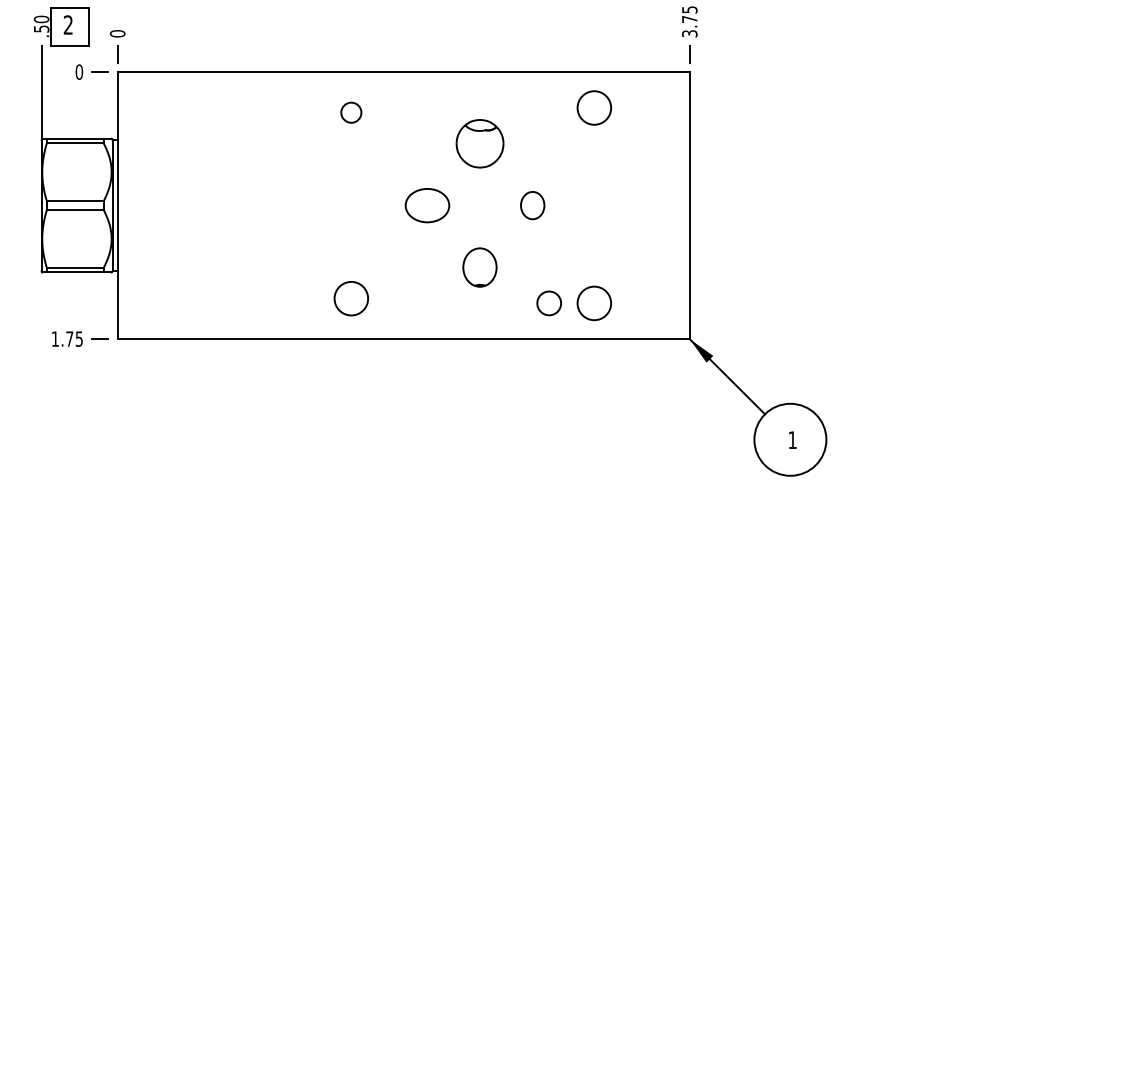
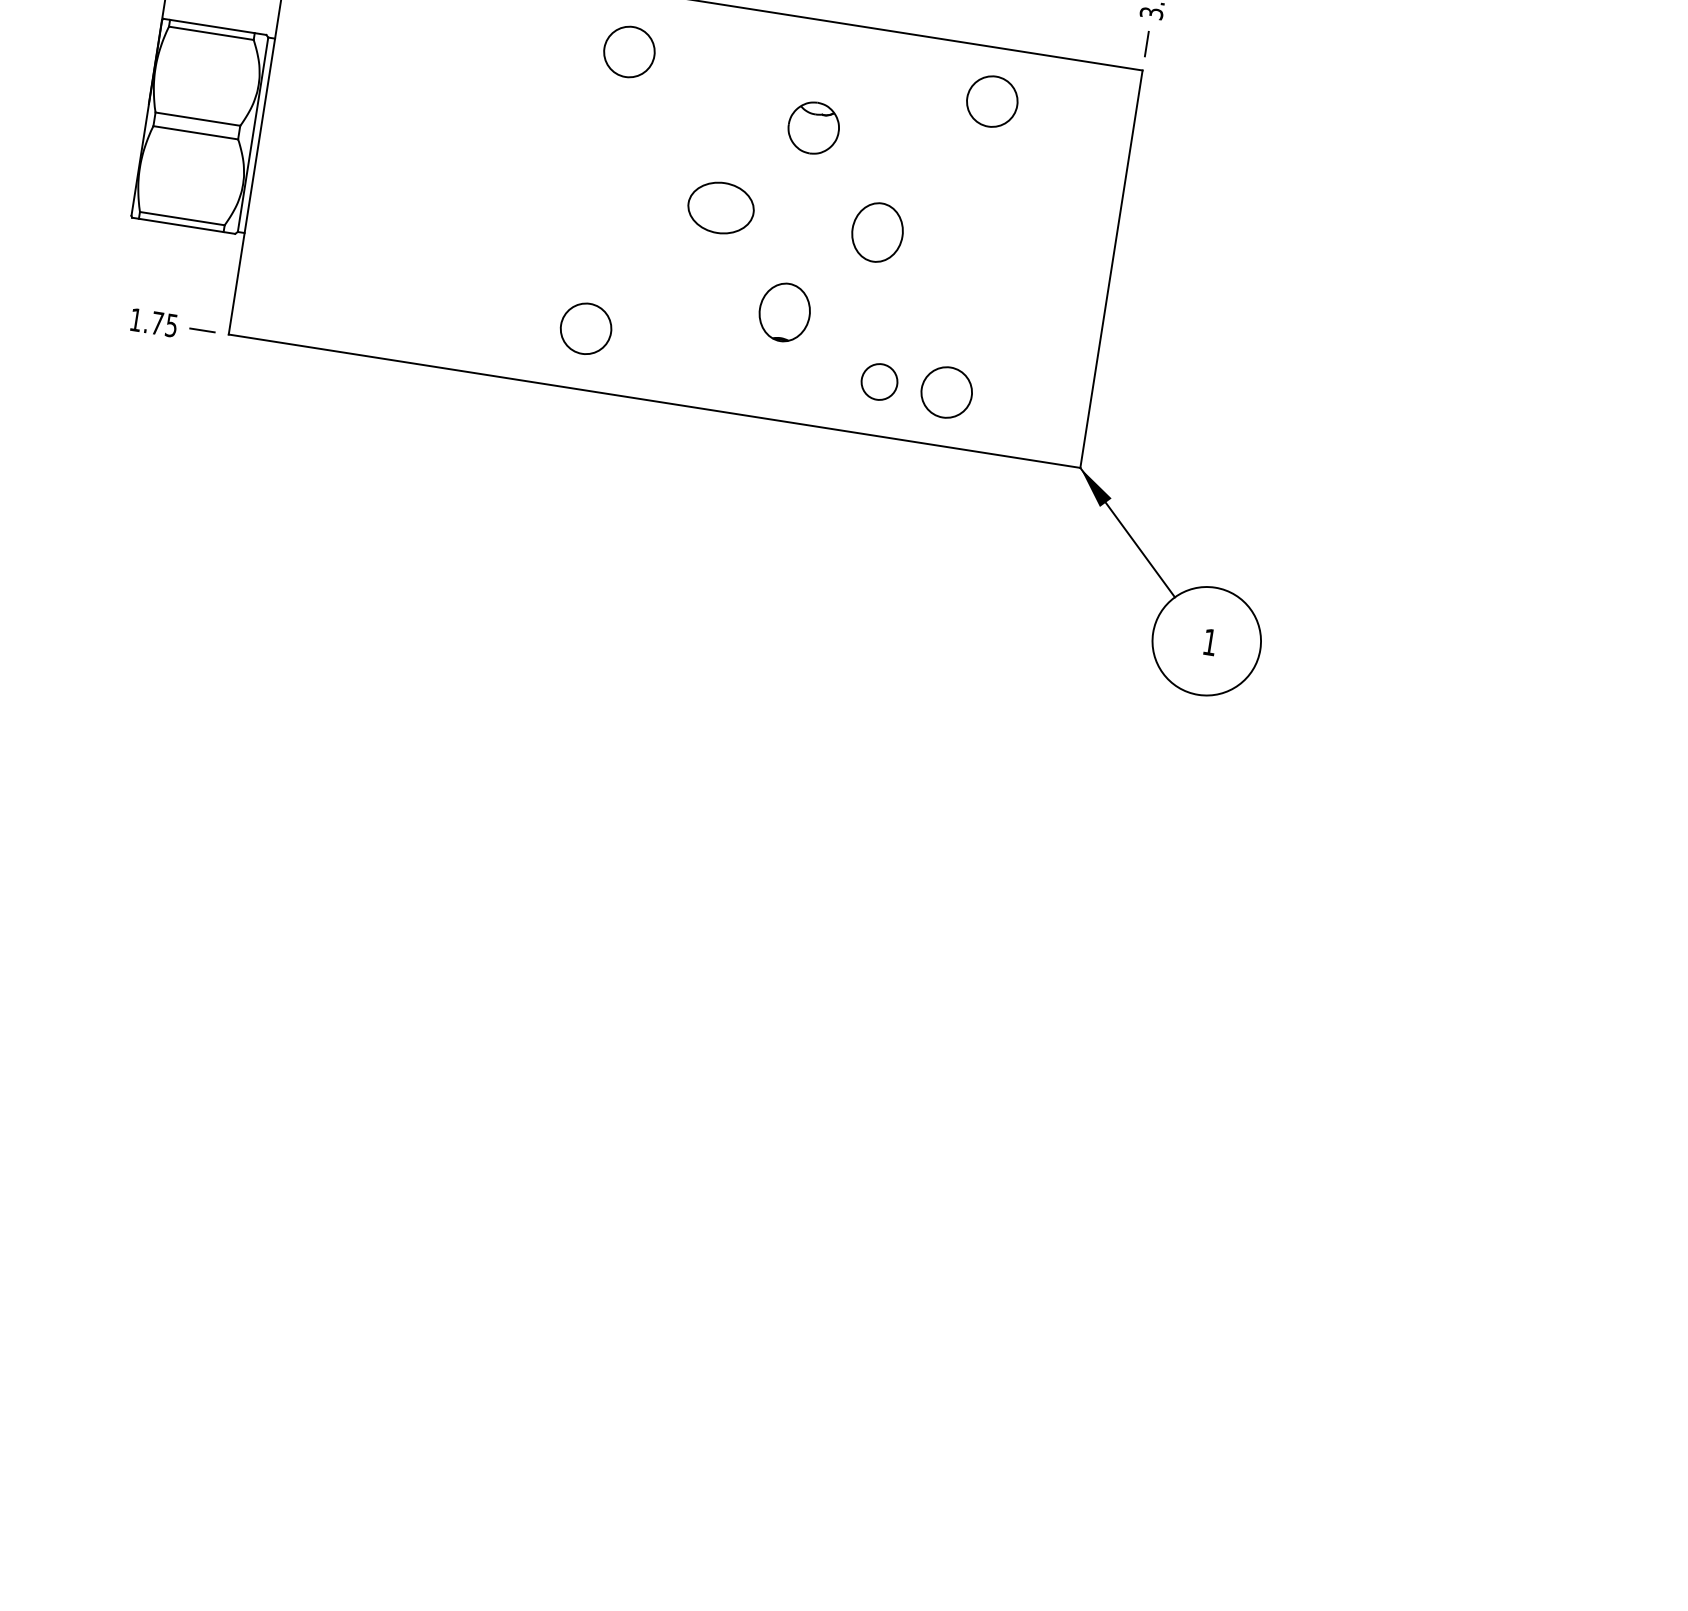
circle: (351, 112) -> (629, 51), size x1.67
part: (479, 143) -> (813, 127), size x0.71
part: (532, 205) -> (877, 232), size x1.43

